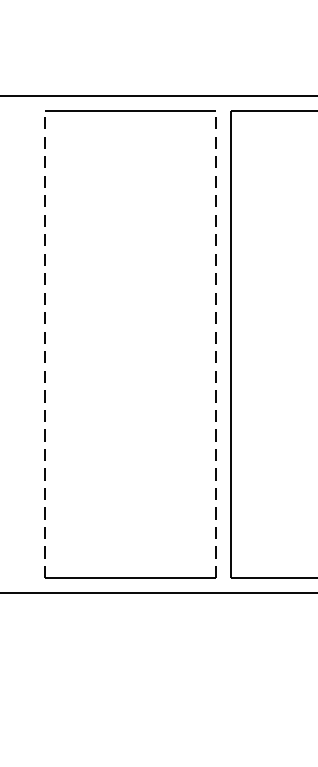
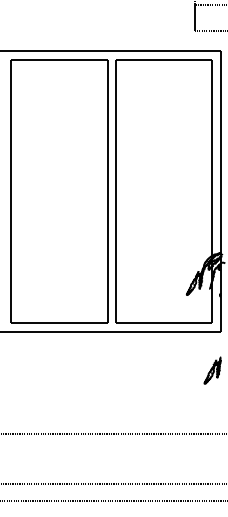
line: (45, 344) -> (11, 191), dashed -> solid
line: (215, 344) -> (107, 191), dashed -> solid

